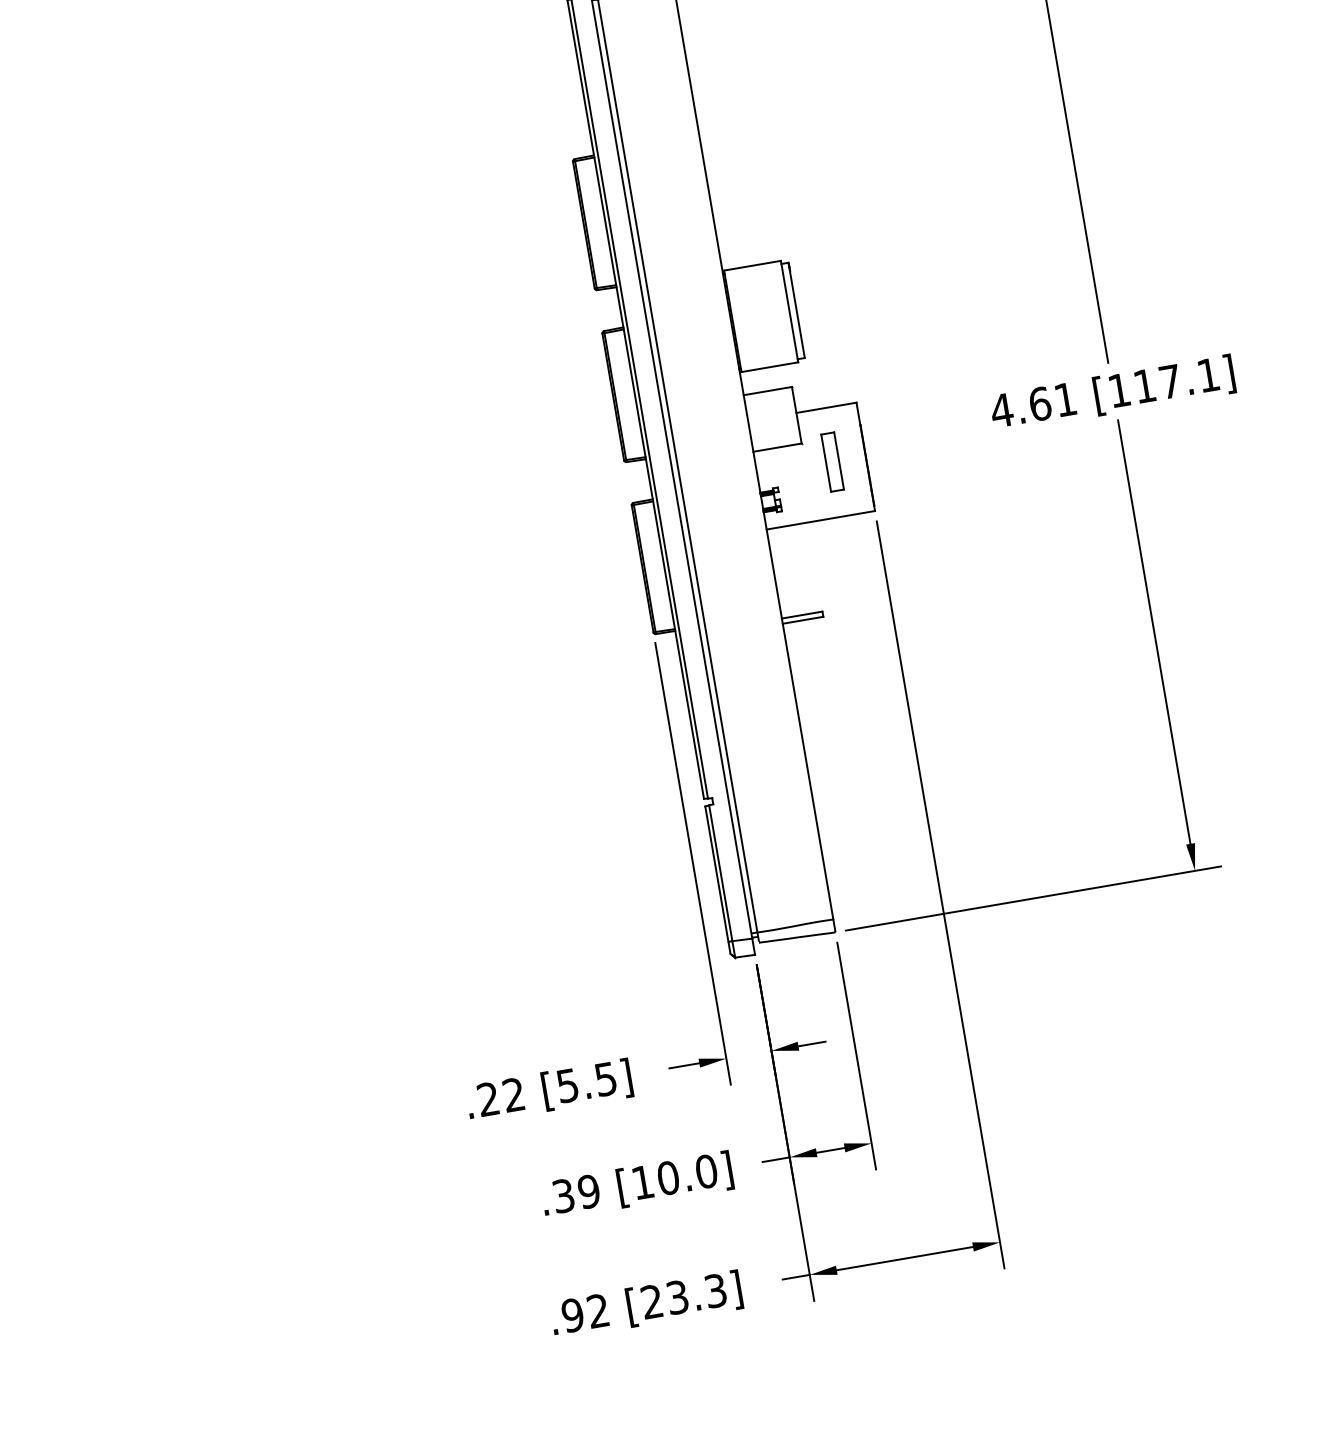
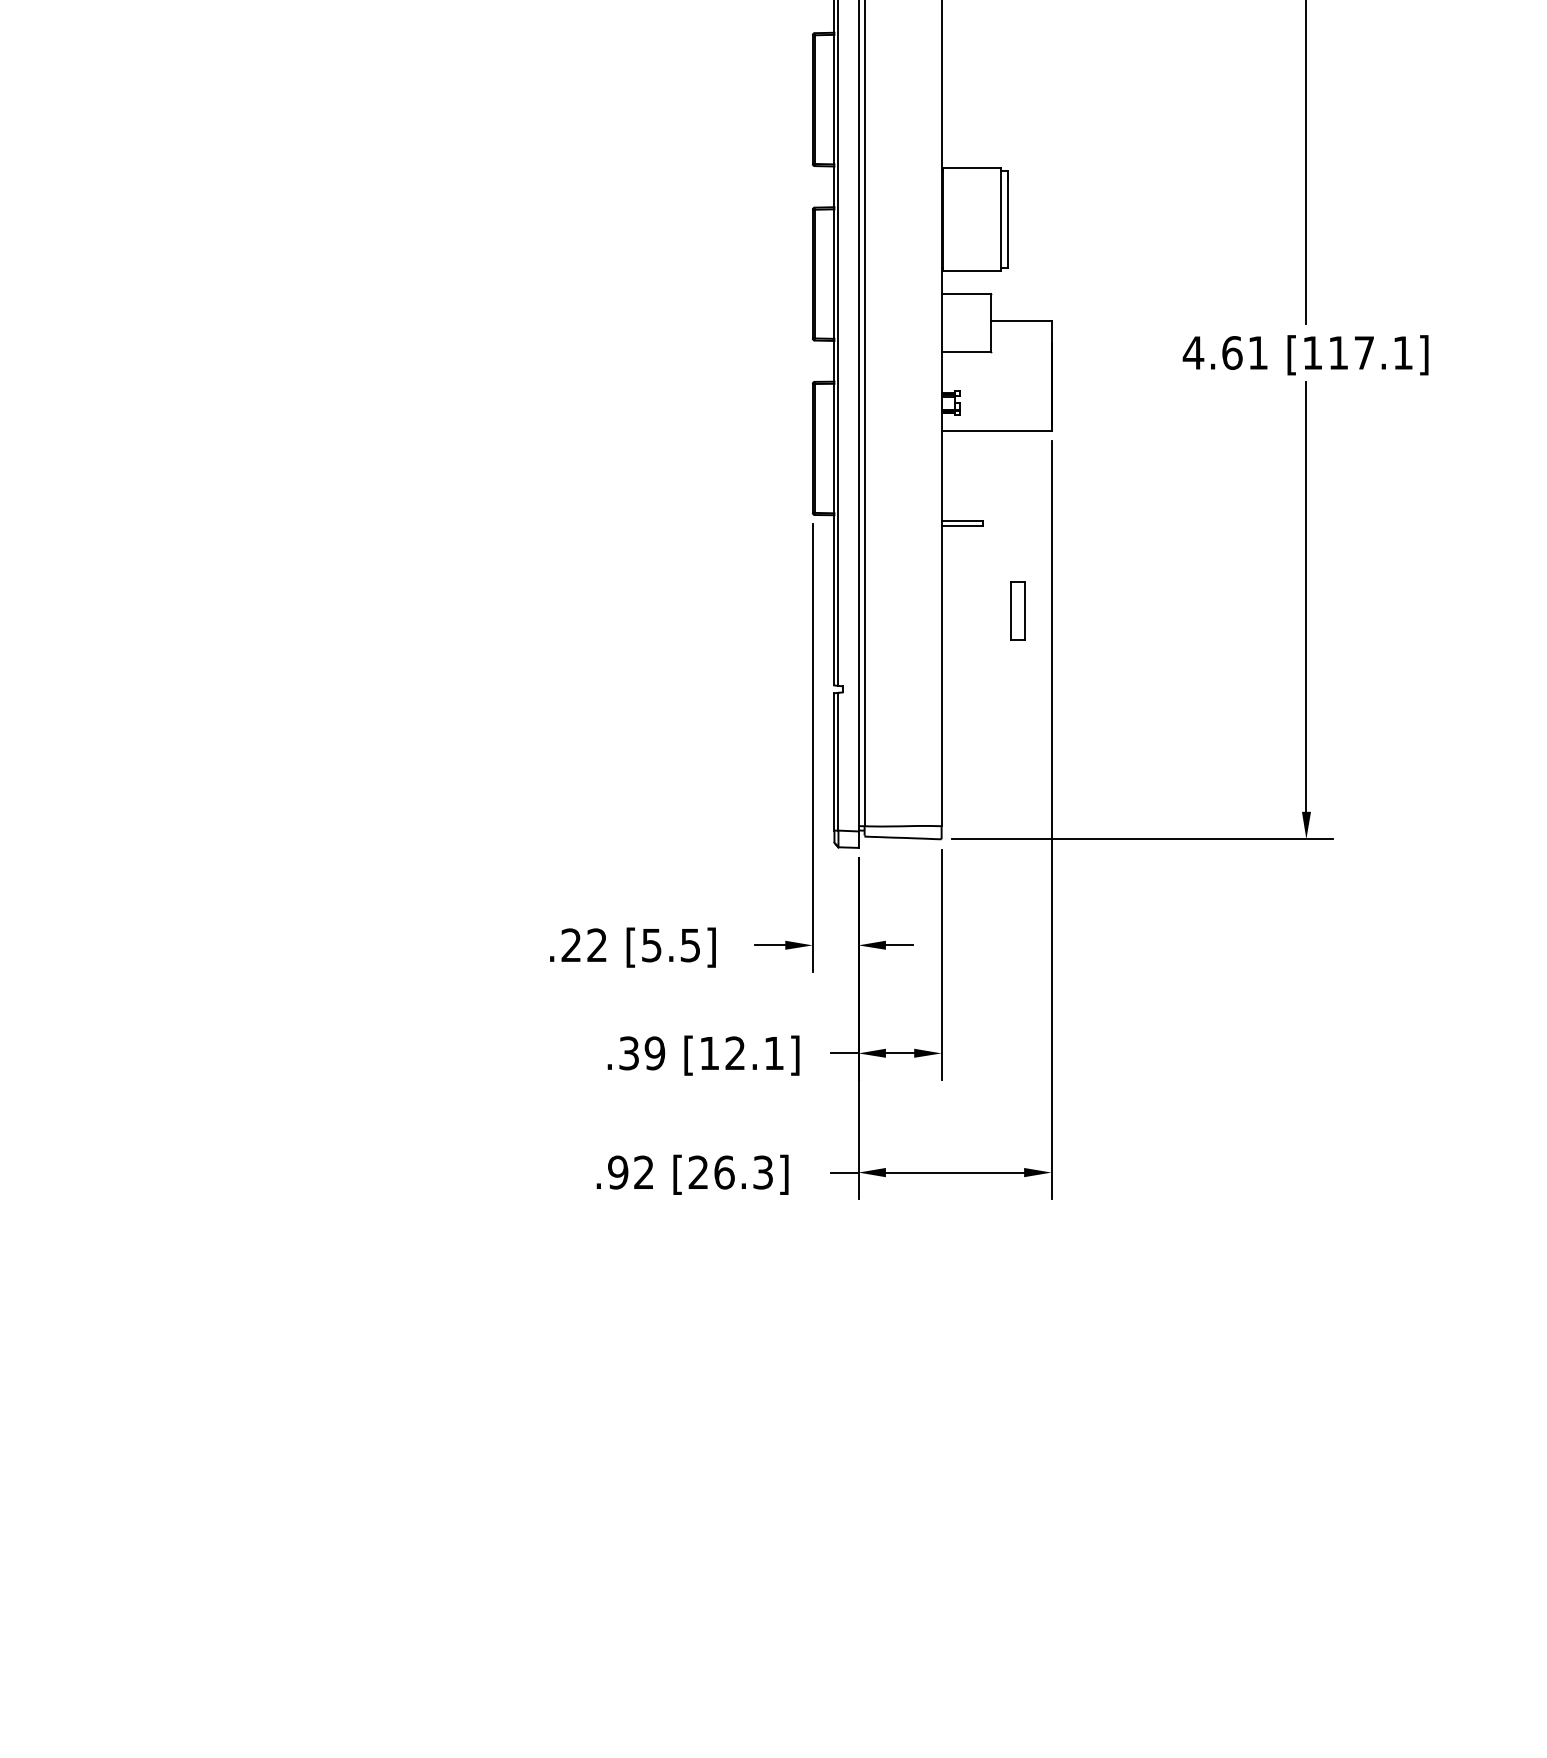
part: (832, 461) -> (1017, 610), moved
text: (687, 1175) -> (754, 1053), [10.0] -> [12.1]
text: (677, 1297) -> (724, 1172), [23.3] -> [26.3]

